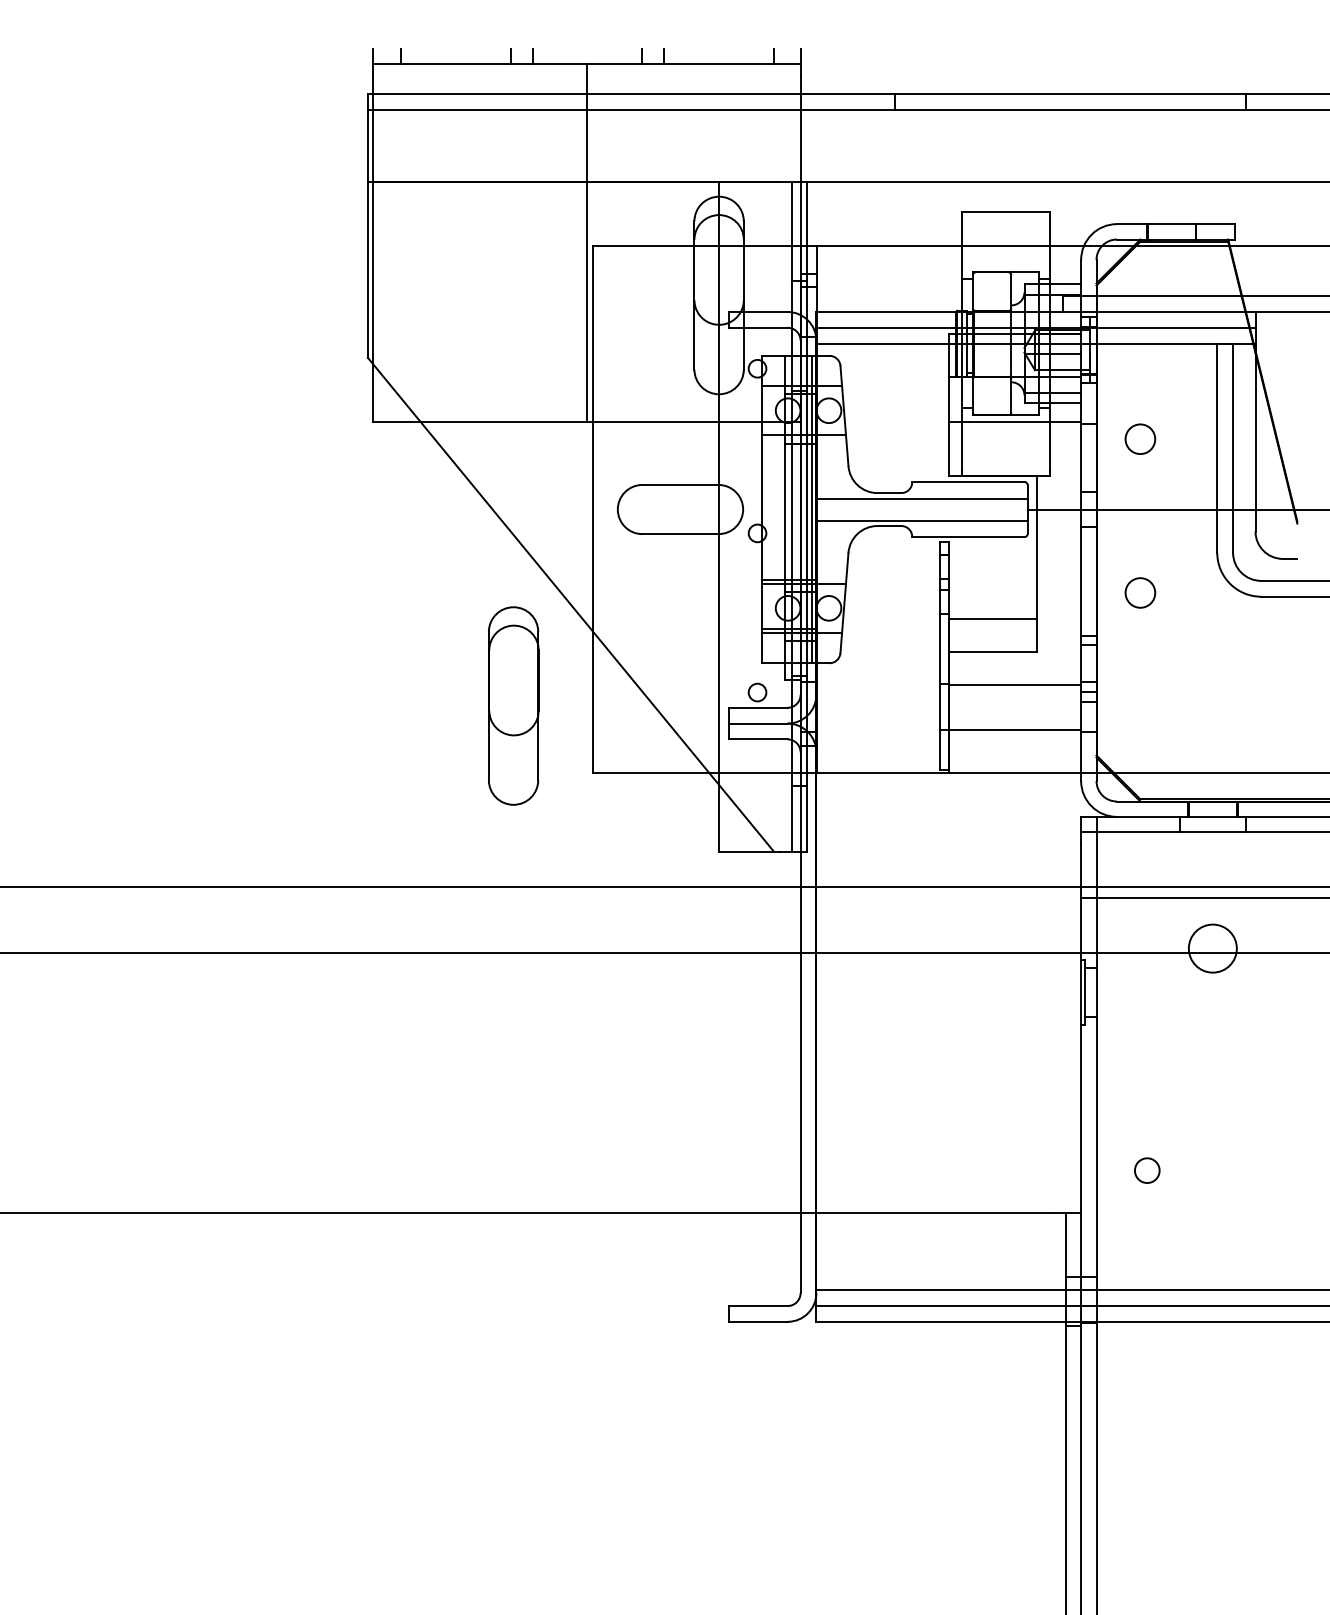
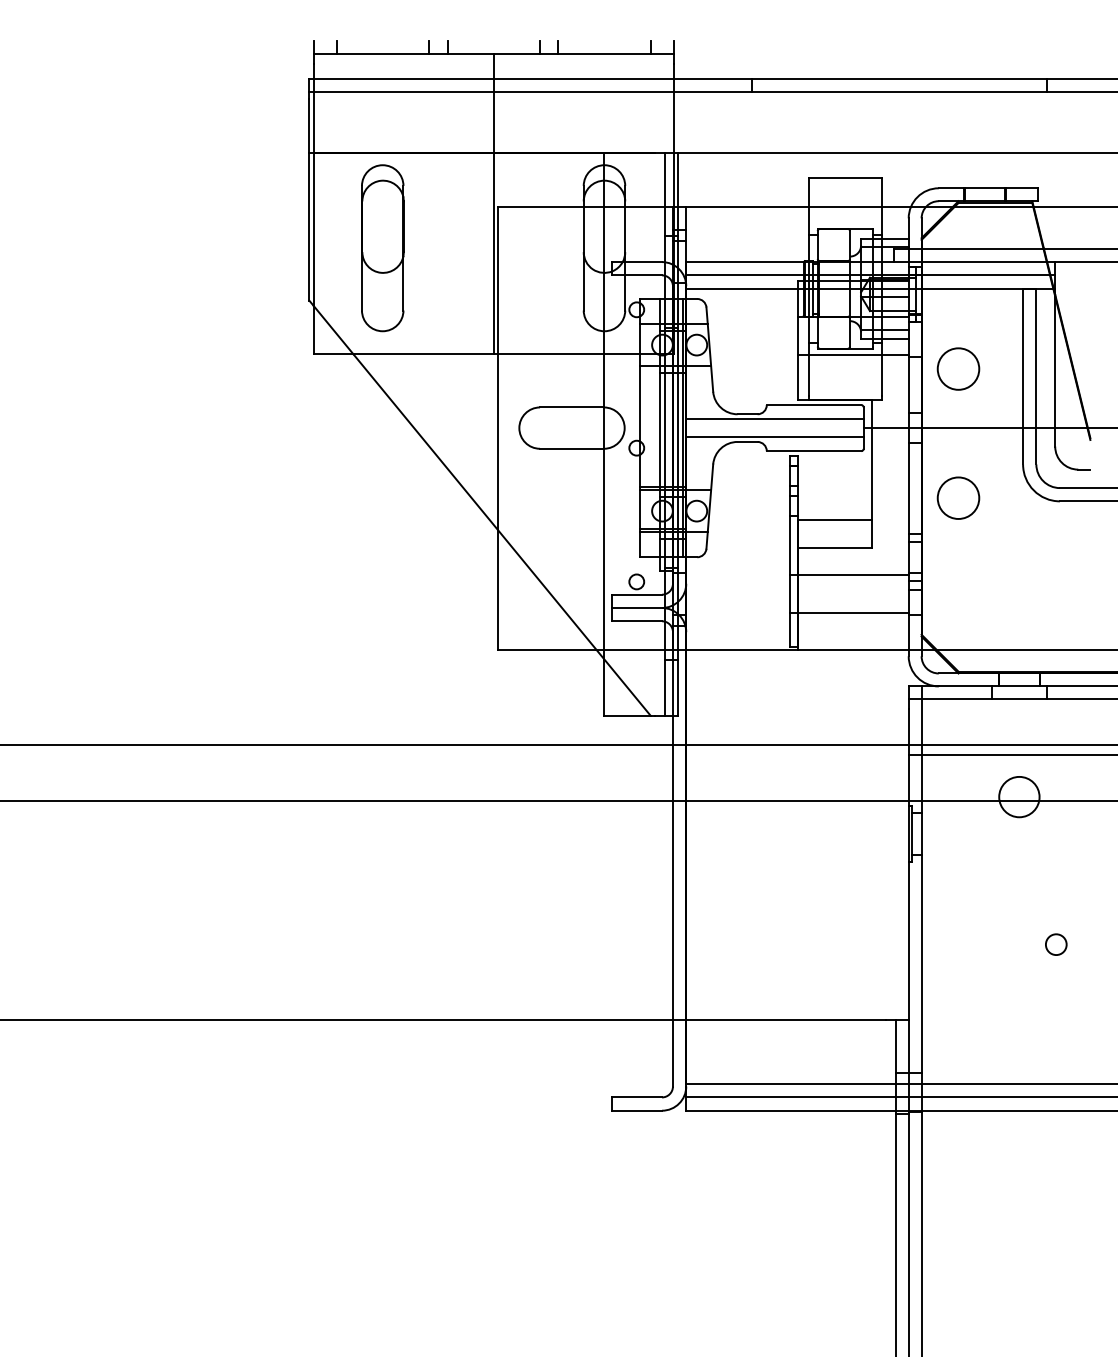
circle: (1140, 438) -> (958, 368), size x1.67
circle: (1140, 592) -> (958, 497), size x1.67
part: (513, 706) -> (382, 248), moved
circle: (1147, 1170) -> (1056, 944), moved

